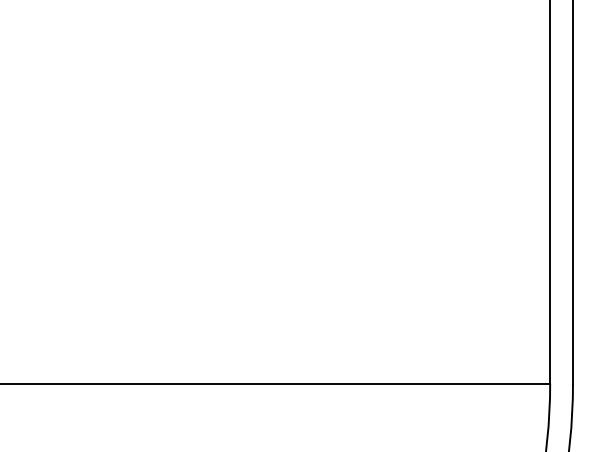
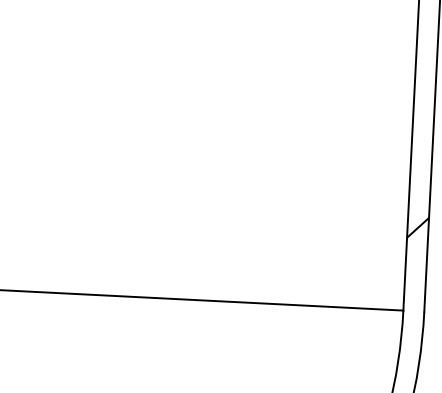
hatch: (561, 292) -> (418, 227), added

